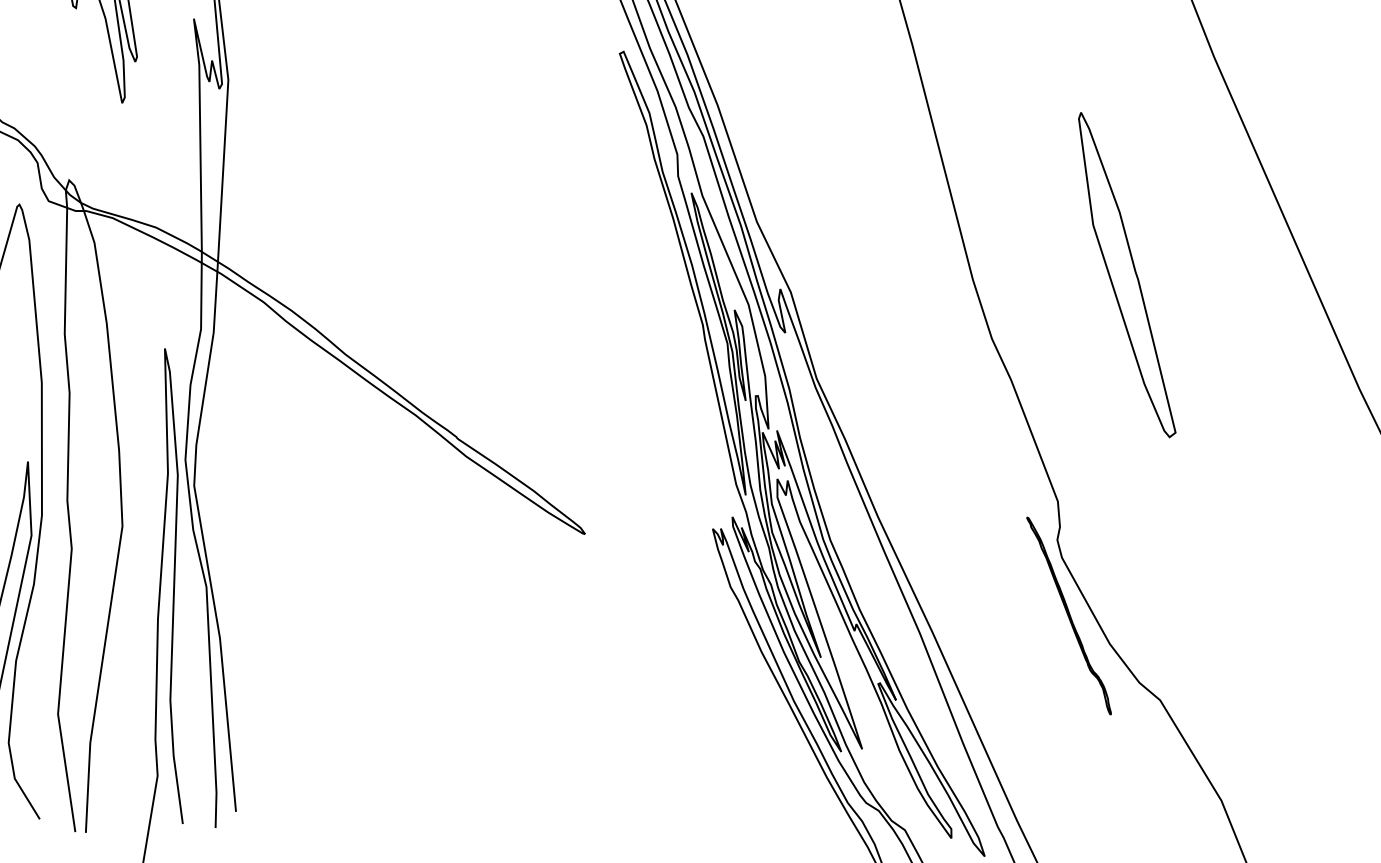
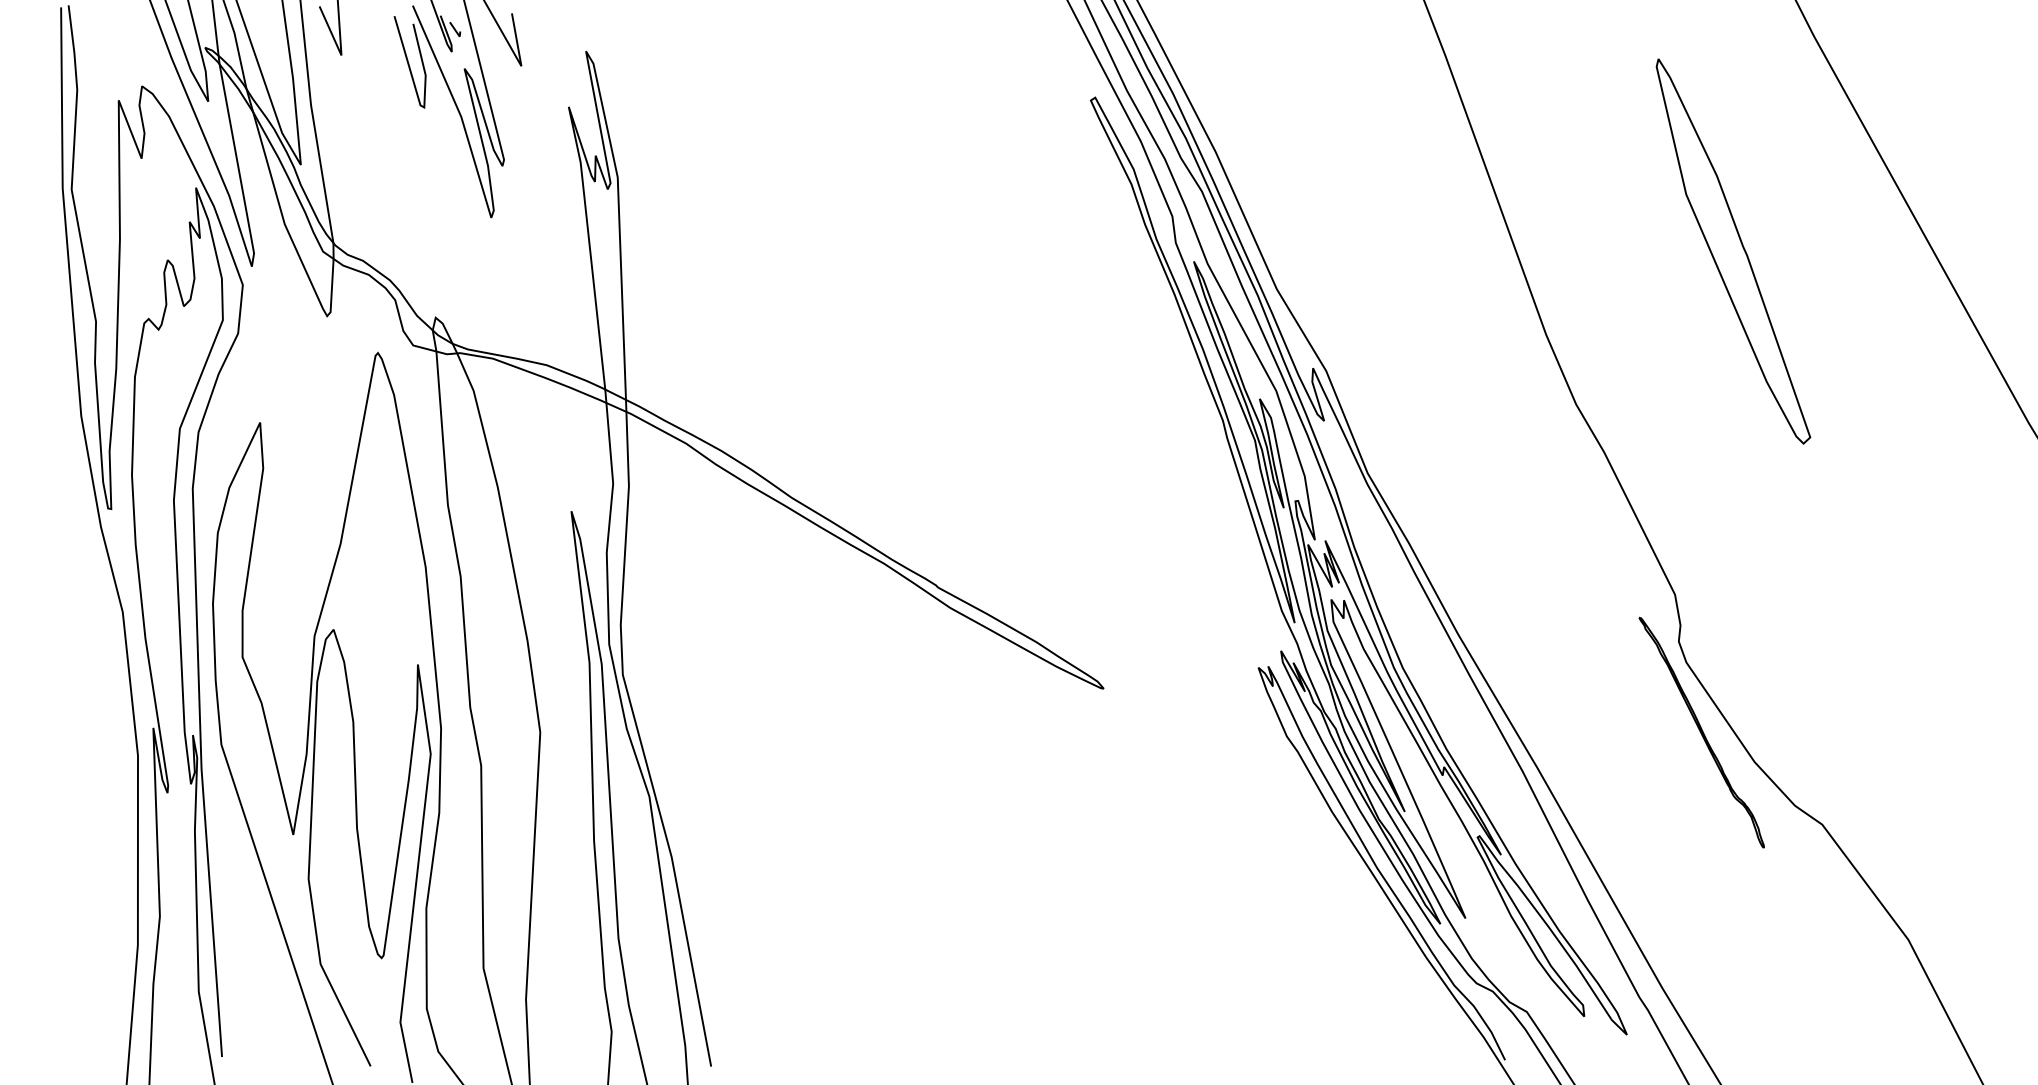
part: (1127, 275) -> (1733, 251), moved

